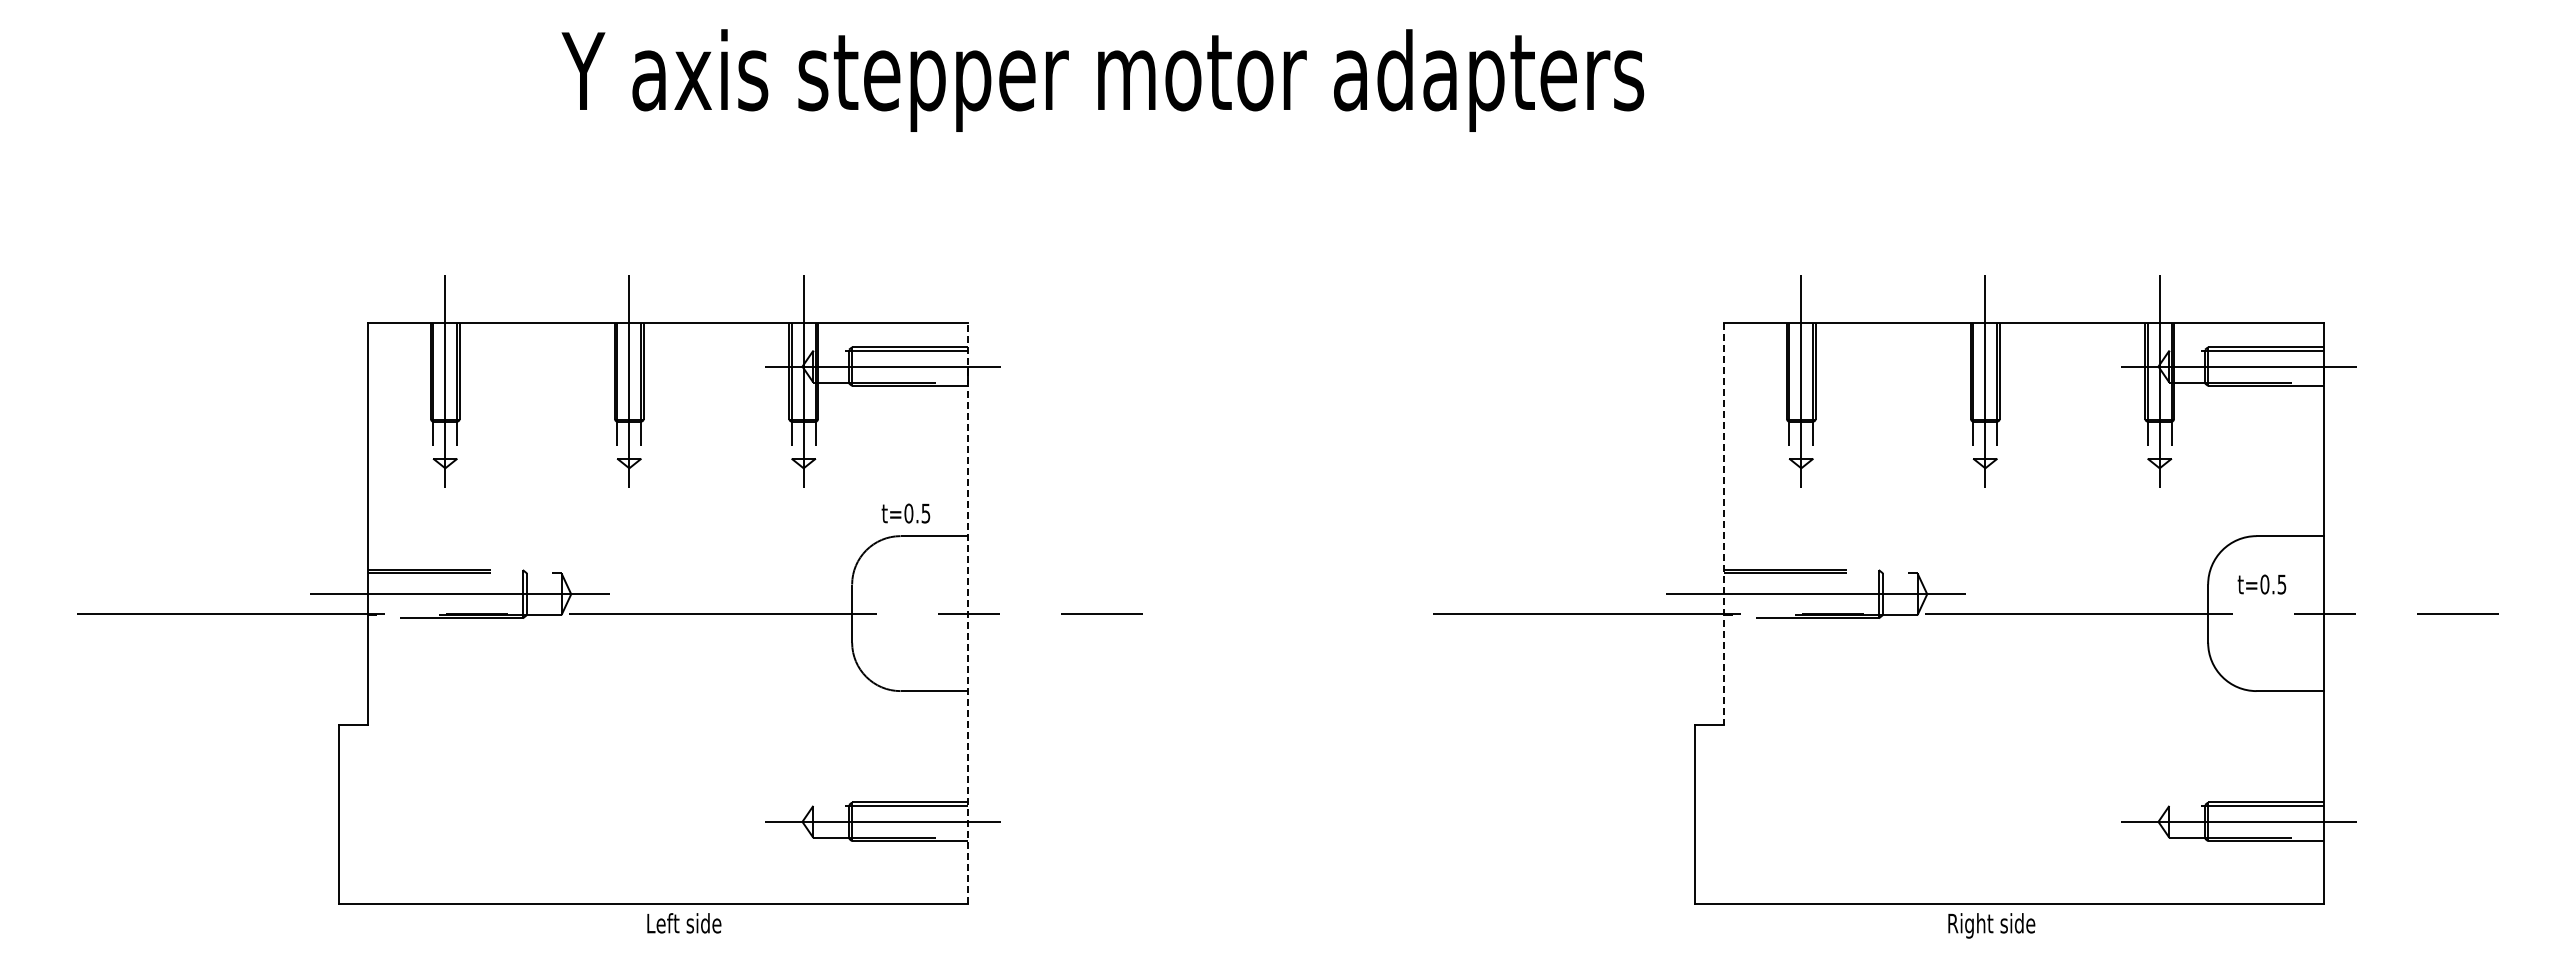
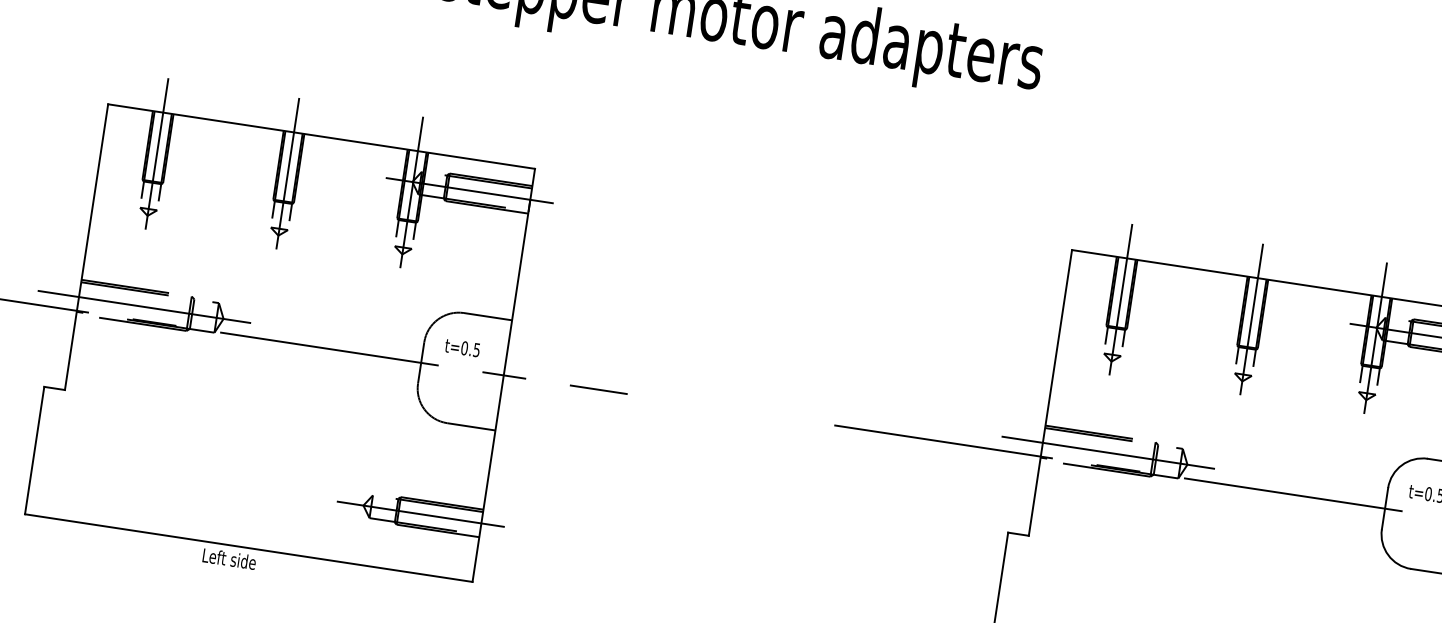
text: (905, 513) -> (462, 347), moved
line: (1723, 524) -> (1050, 393), dashed -> solid
line: (968, 613) -> (503, 375), dashed -> solid
text: (684, 923) -> (229, 559), moved

